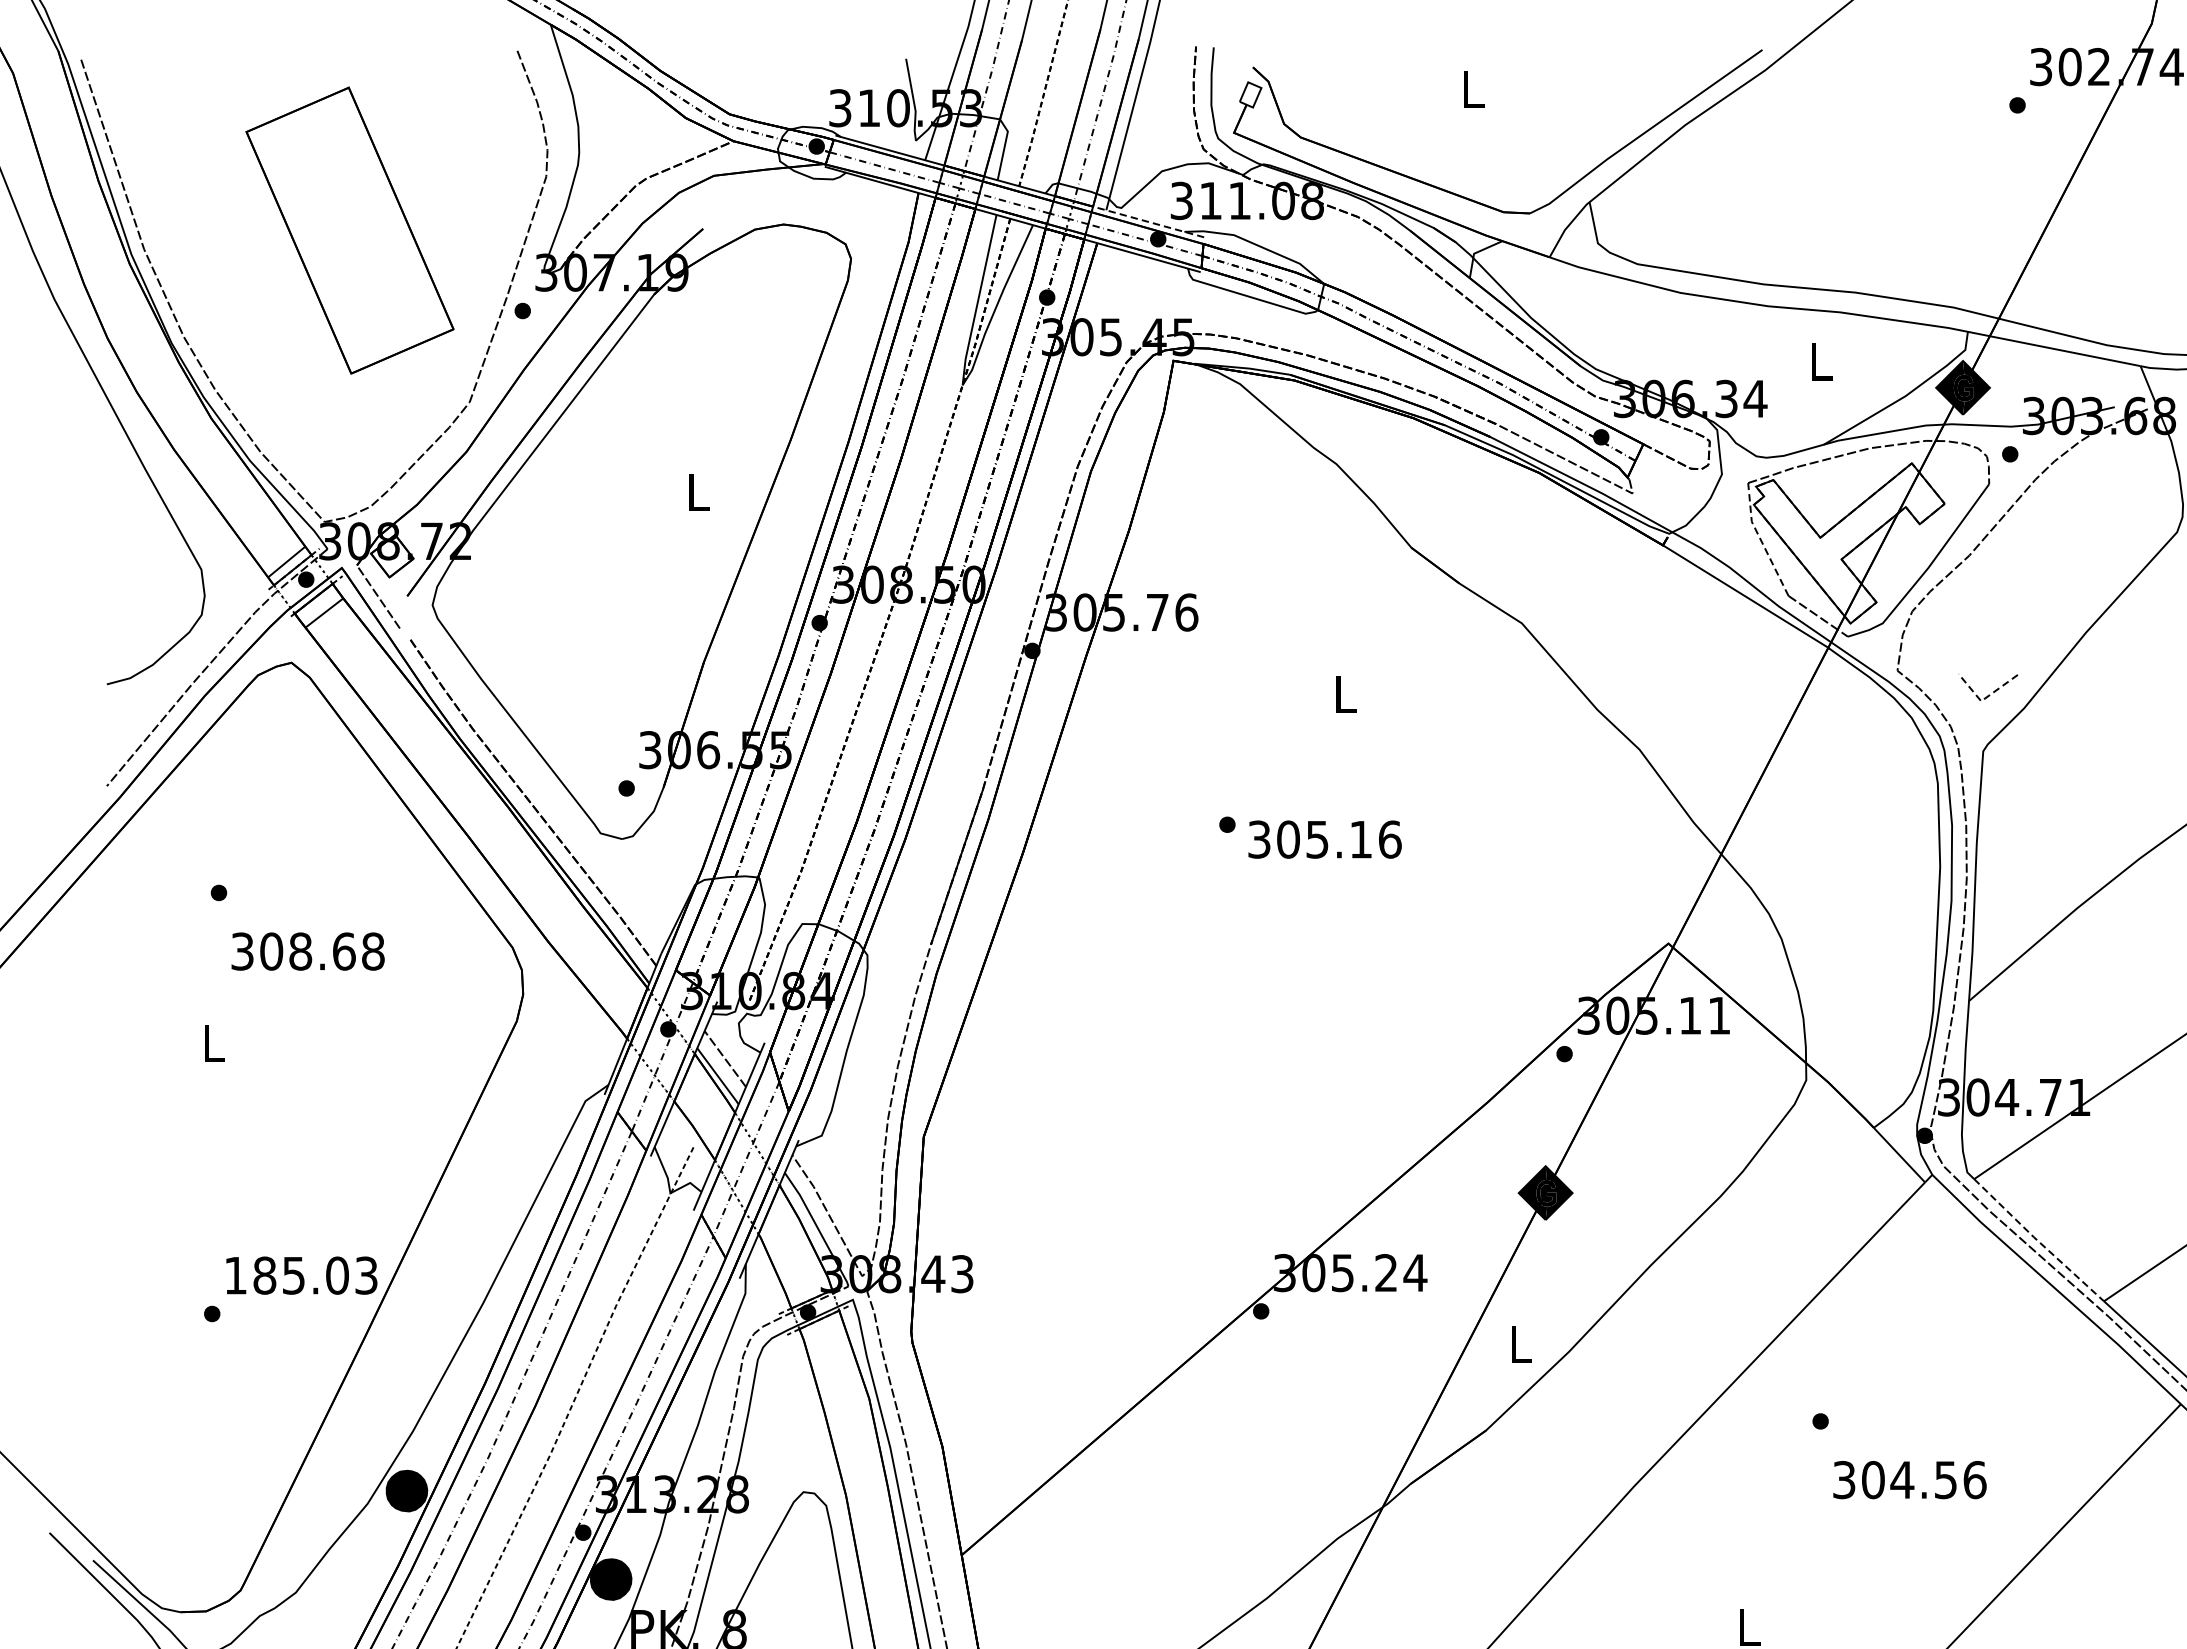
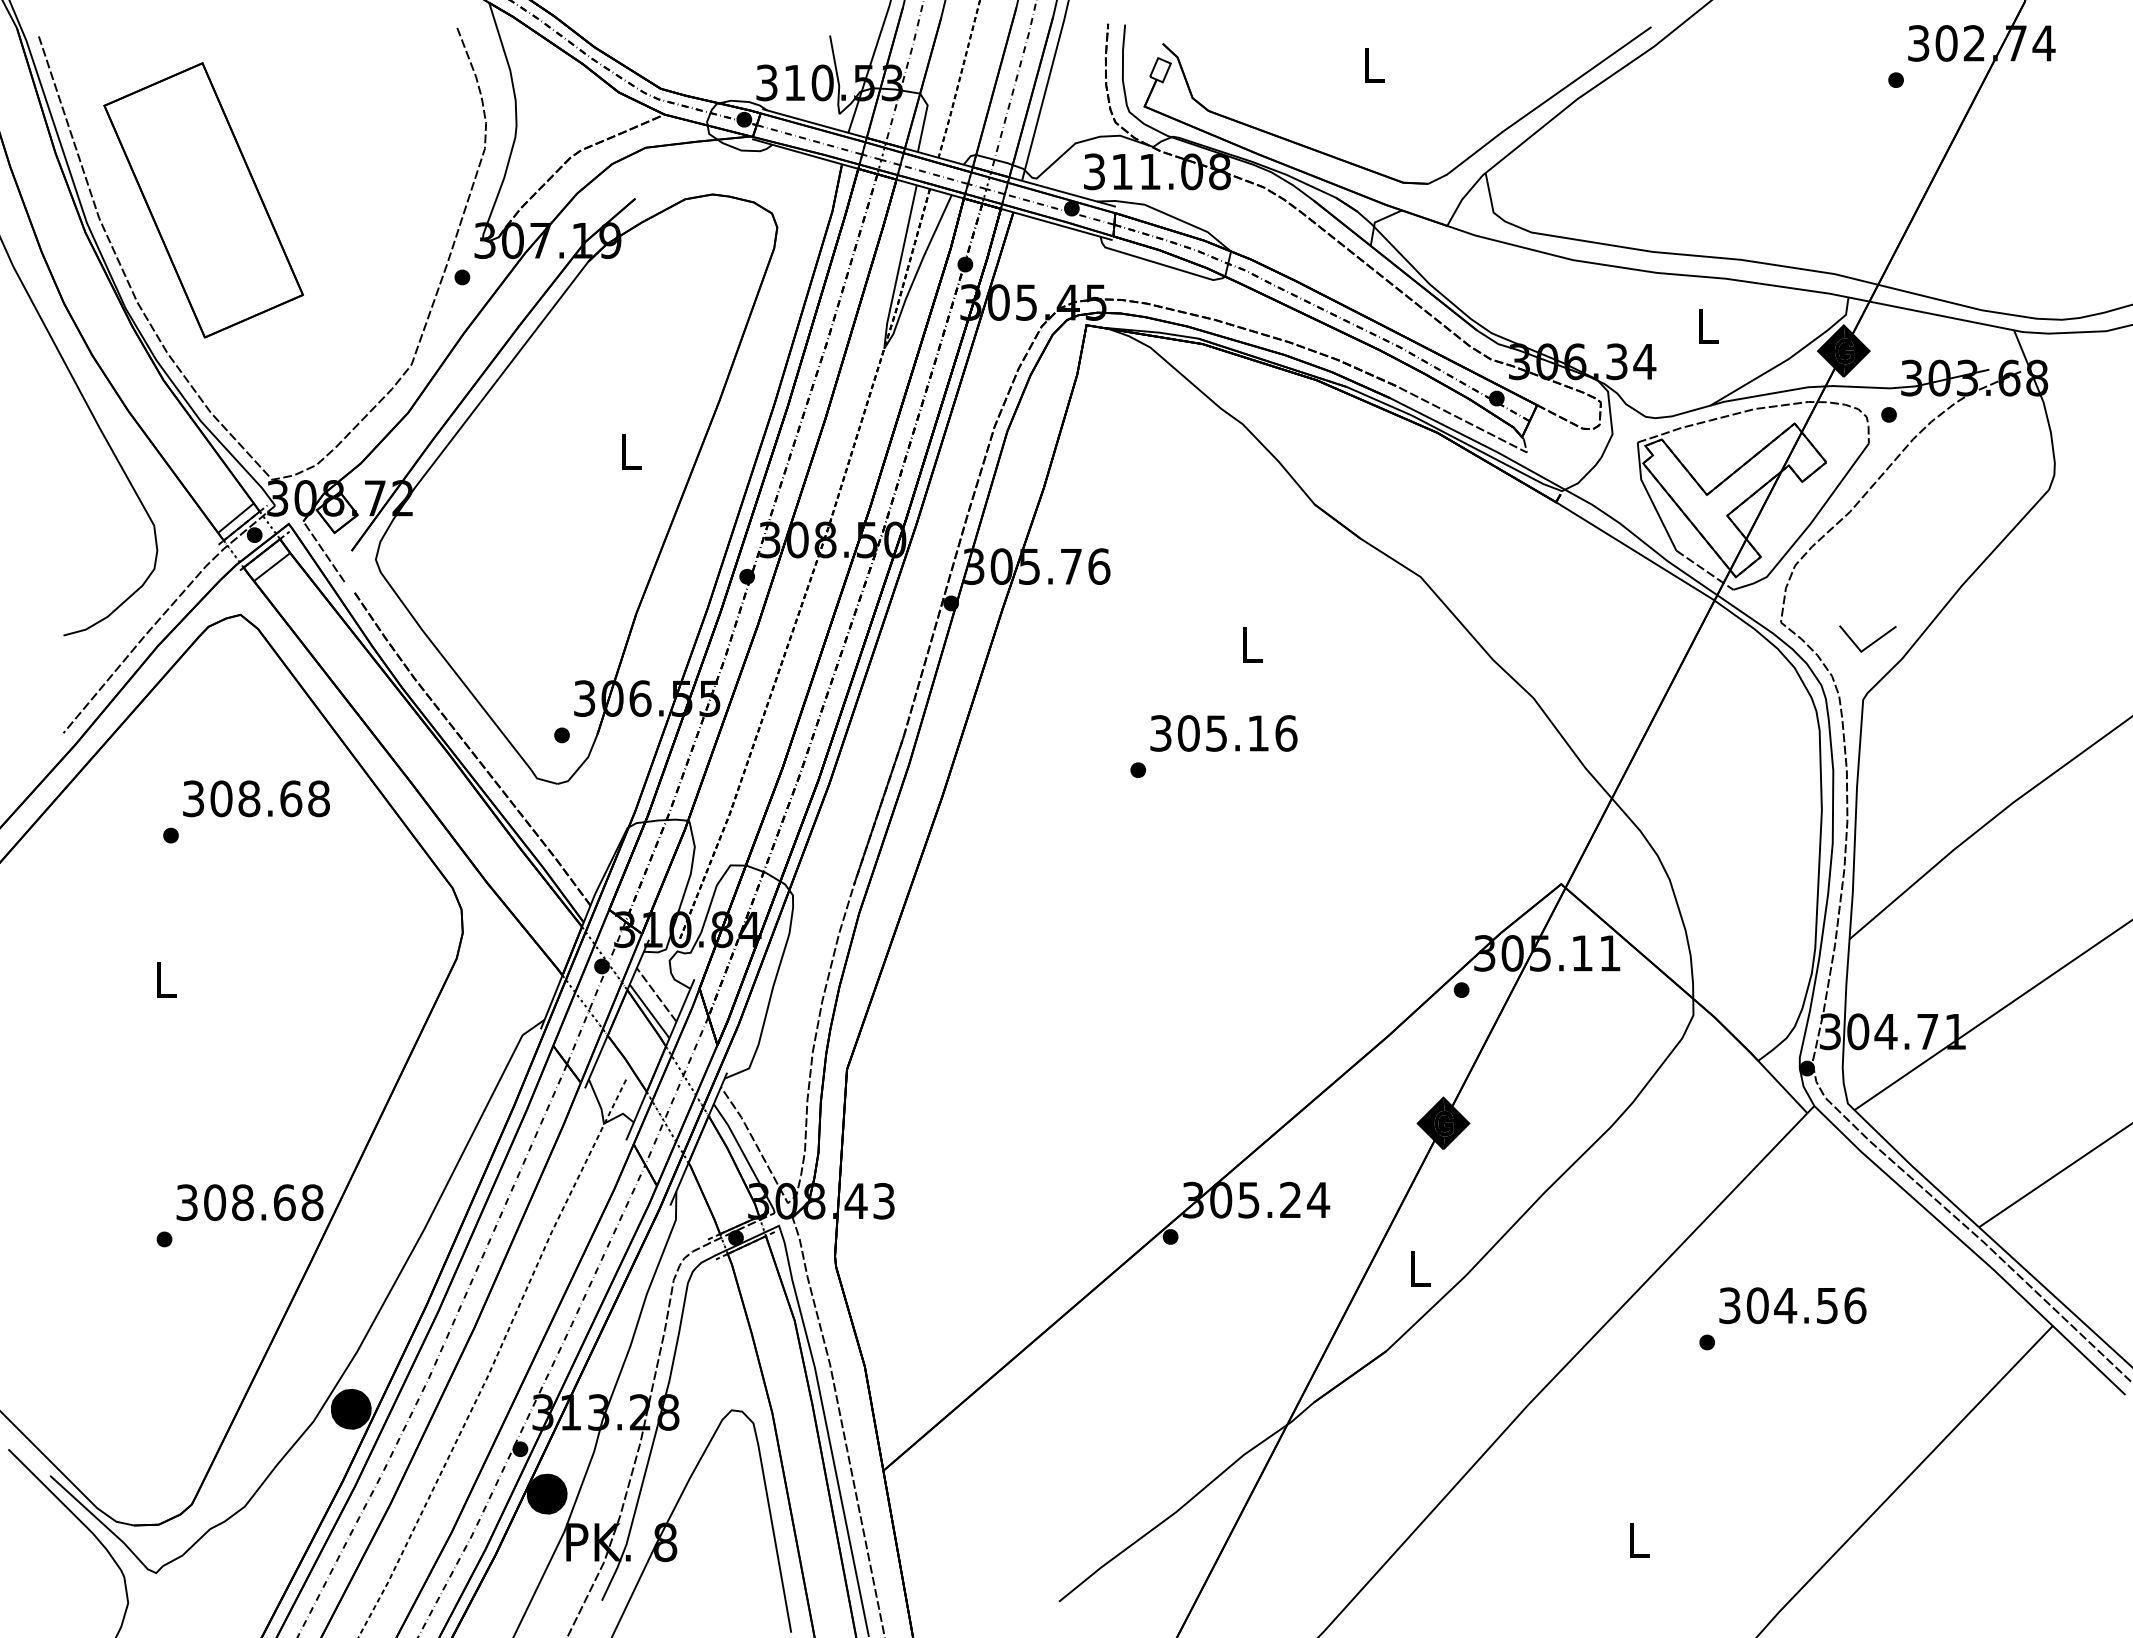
line: (1147, 221) -> (1061, 191), dashed -> solid
part: (349, 230) -> (203, 200), moved
line: (1761, 540) -> (1650, 497), dashed -> solid
line: (1984, 698) -> (1864, 649), dashed -> solid
text: (1324, 839) -> (1223, 733), moved
text: (308, 951) -> (256, 798), moved
line: (2037, 1241) -> (1915, 1169), dashed -> solid
text: (300, 1275) -> (249, 1202), 185.03 -> 308.68
text: (1909, 1479) -> (1792, 1305), moved

